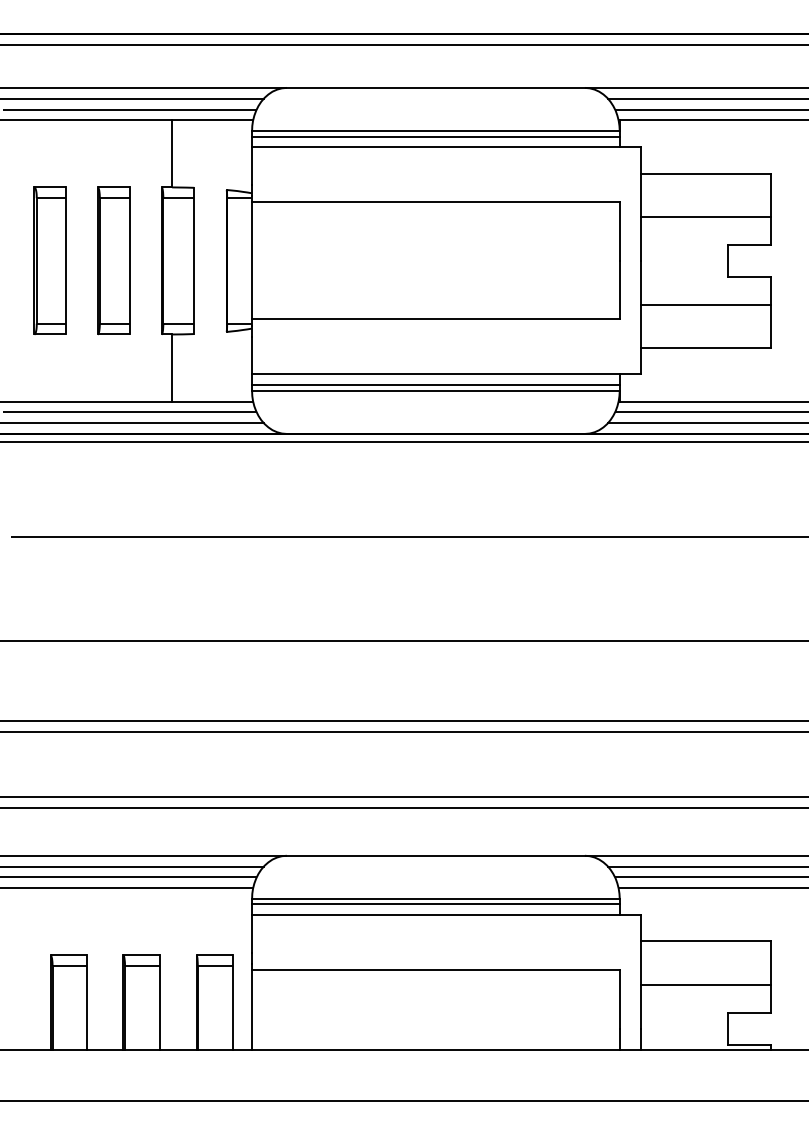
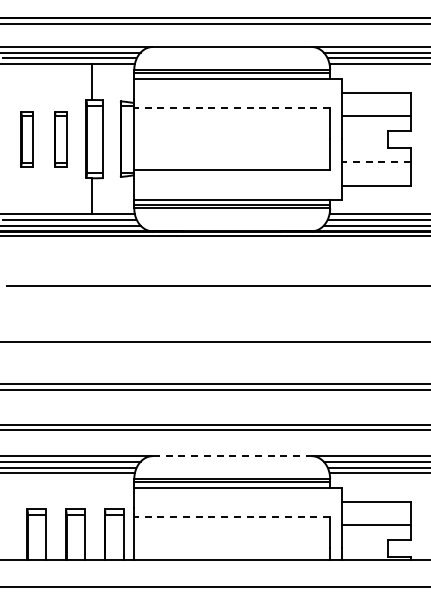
line: (436, 201) -> (232, 107), solid -> dashed
part: (49, 259) -> (26, 138), size x0.7
part: (113, 259) -> (60, 138), size x0.7
line: (706, 304) -> (376, 162), solid -> dashed
line: (436, 856) -> (232, 456), solid -> dashed
line: (436, 971) -> (232, 517), solid -> dashed

